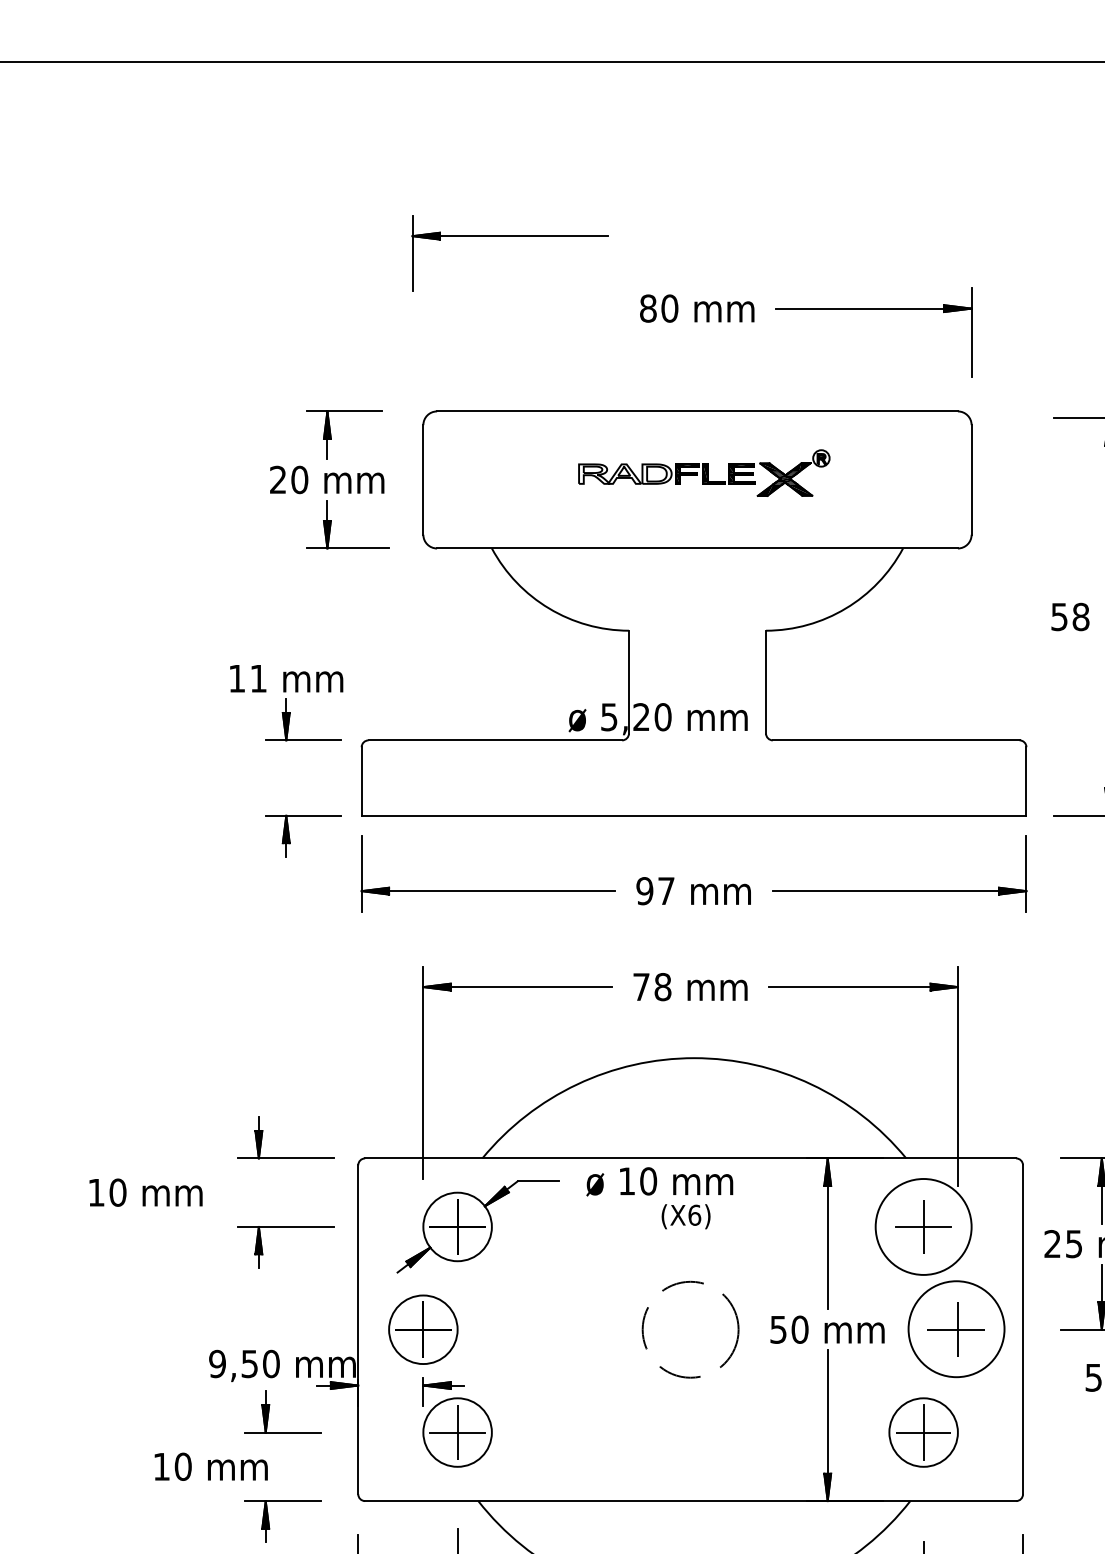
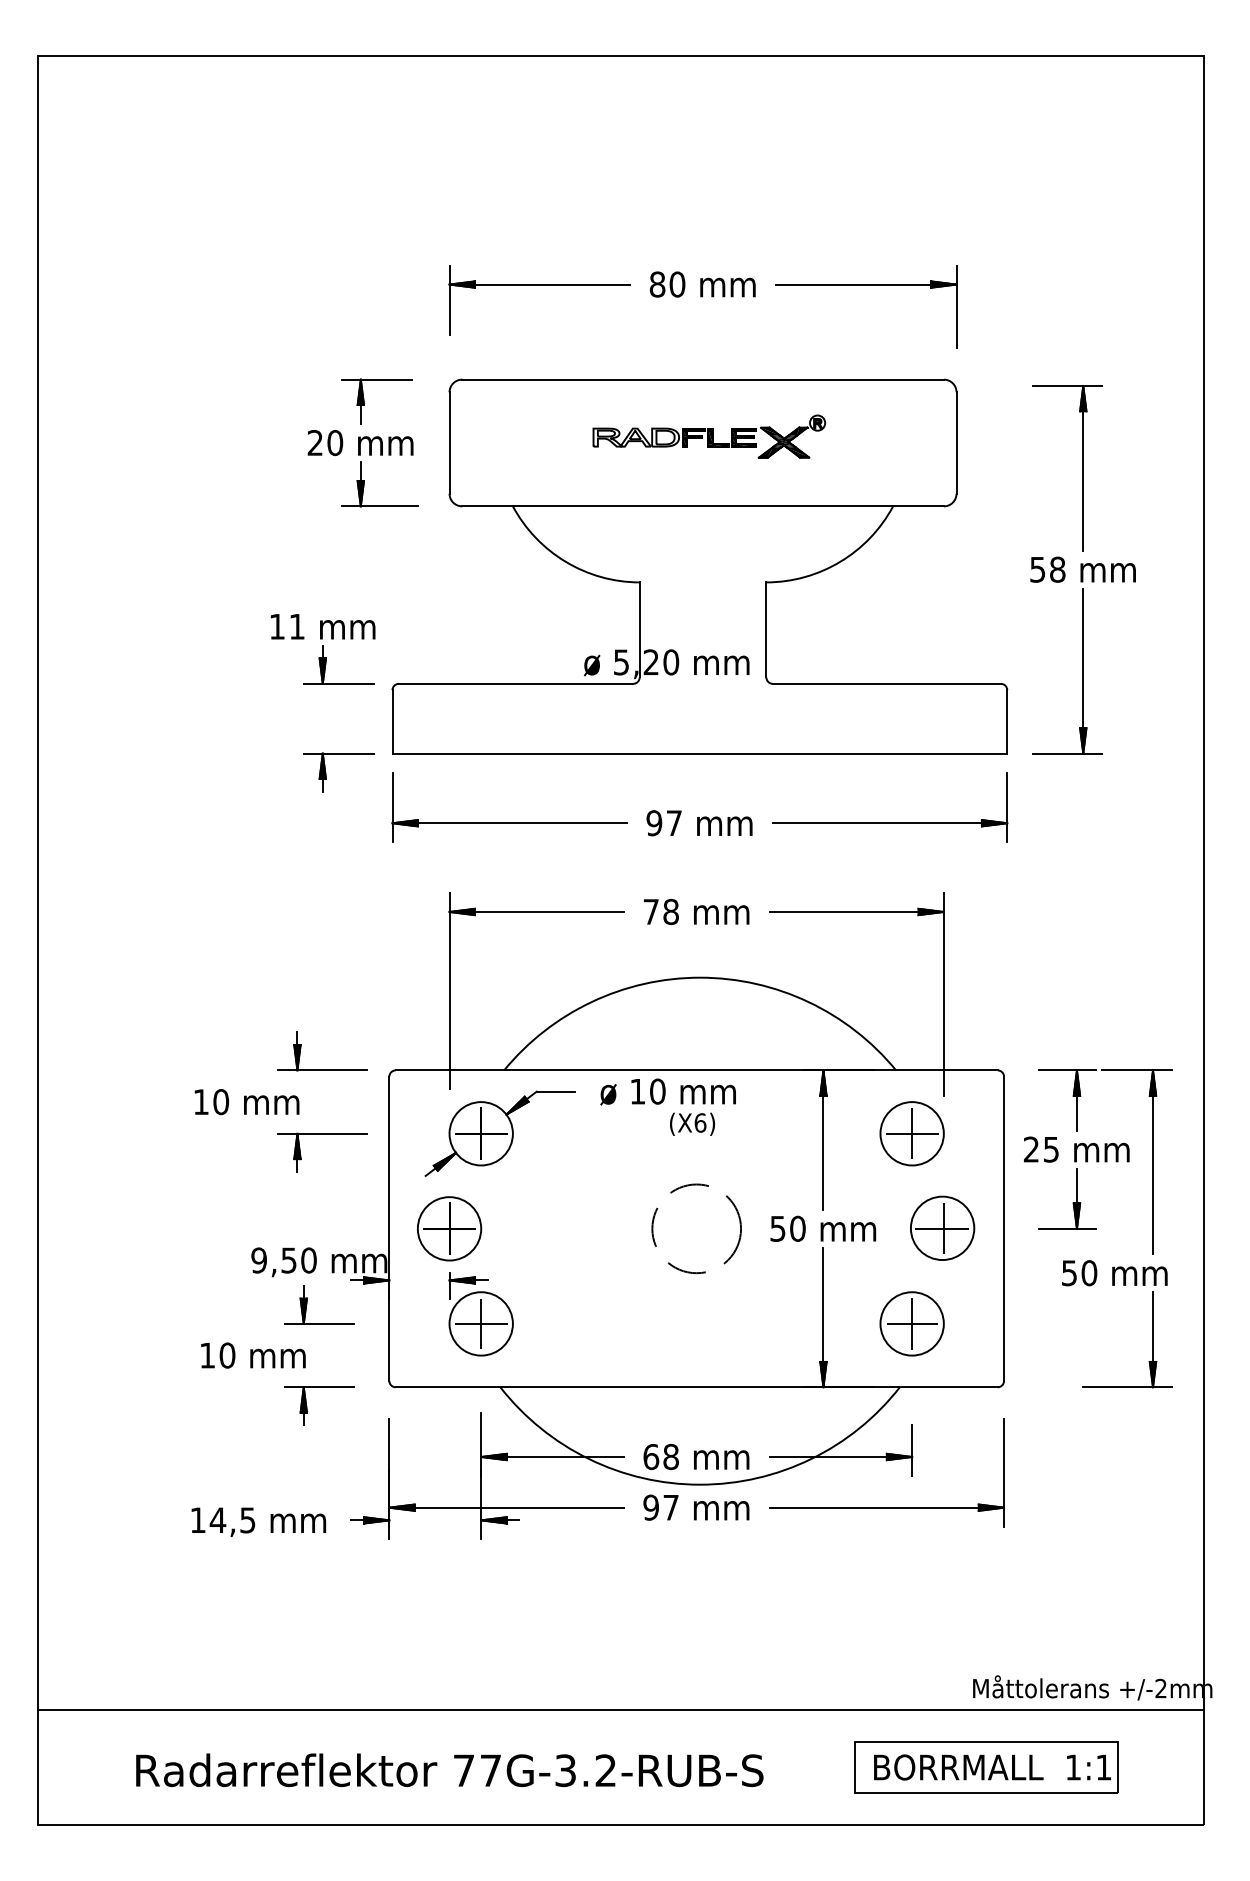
part: (509, 237) -> (539, 285), moved
text: (145, 1193) -> (246, 1102), moved
circle: (922, 1226) -> (911, 1133), size x0.71
circle: (956, 1329) -> (942, 1228), size x0.71

